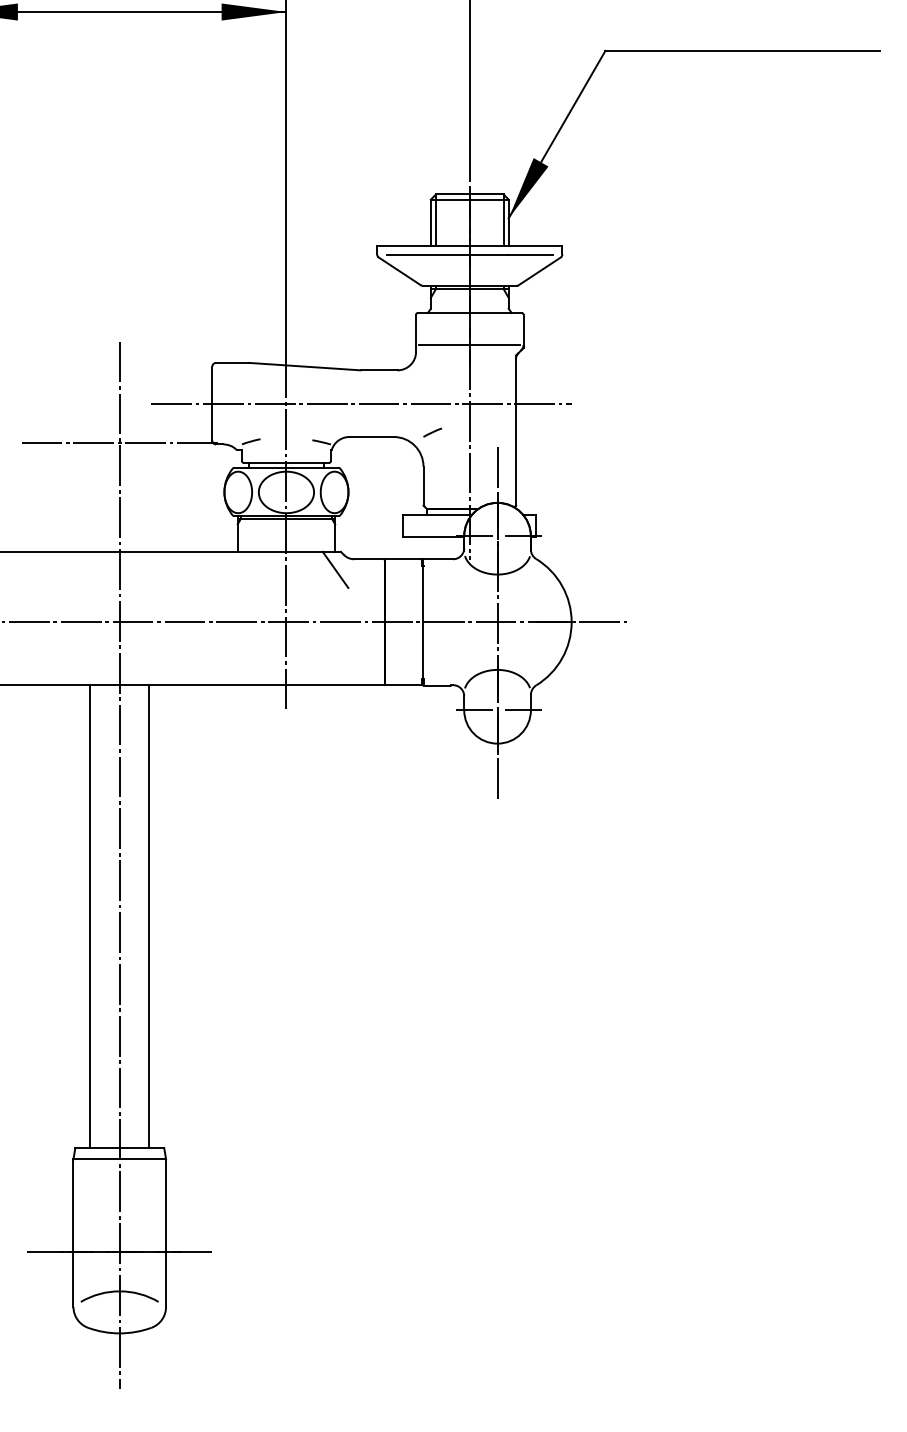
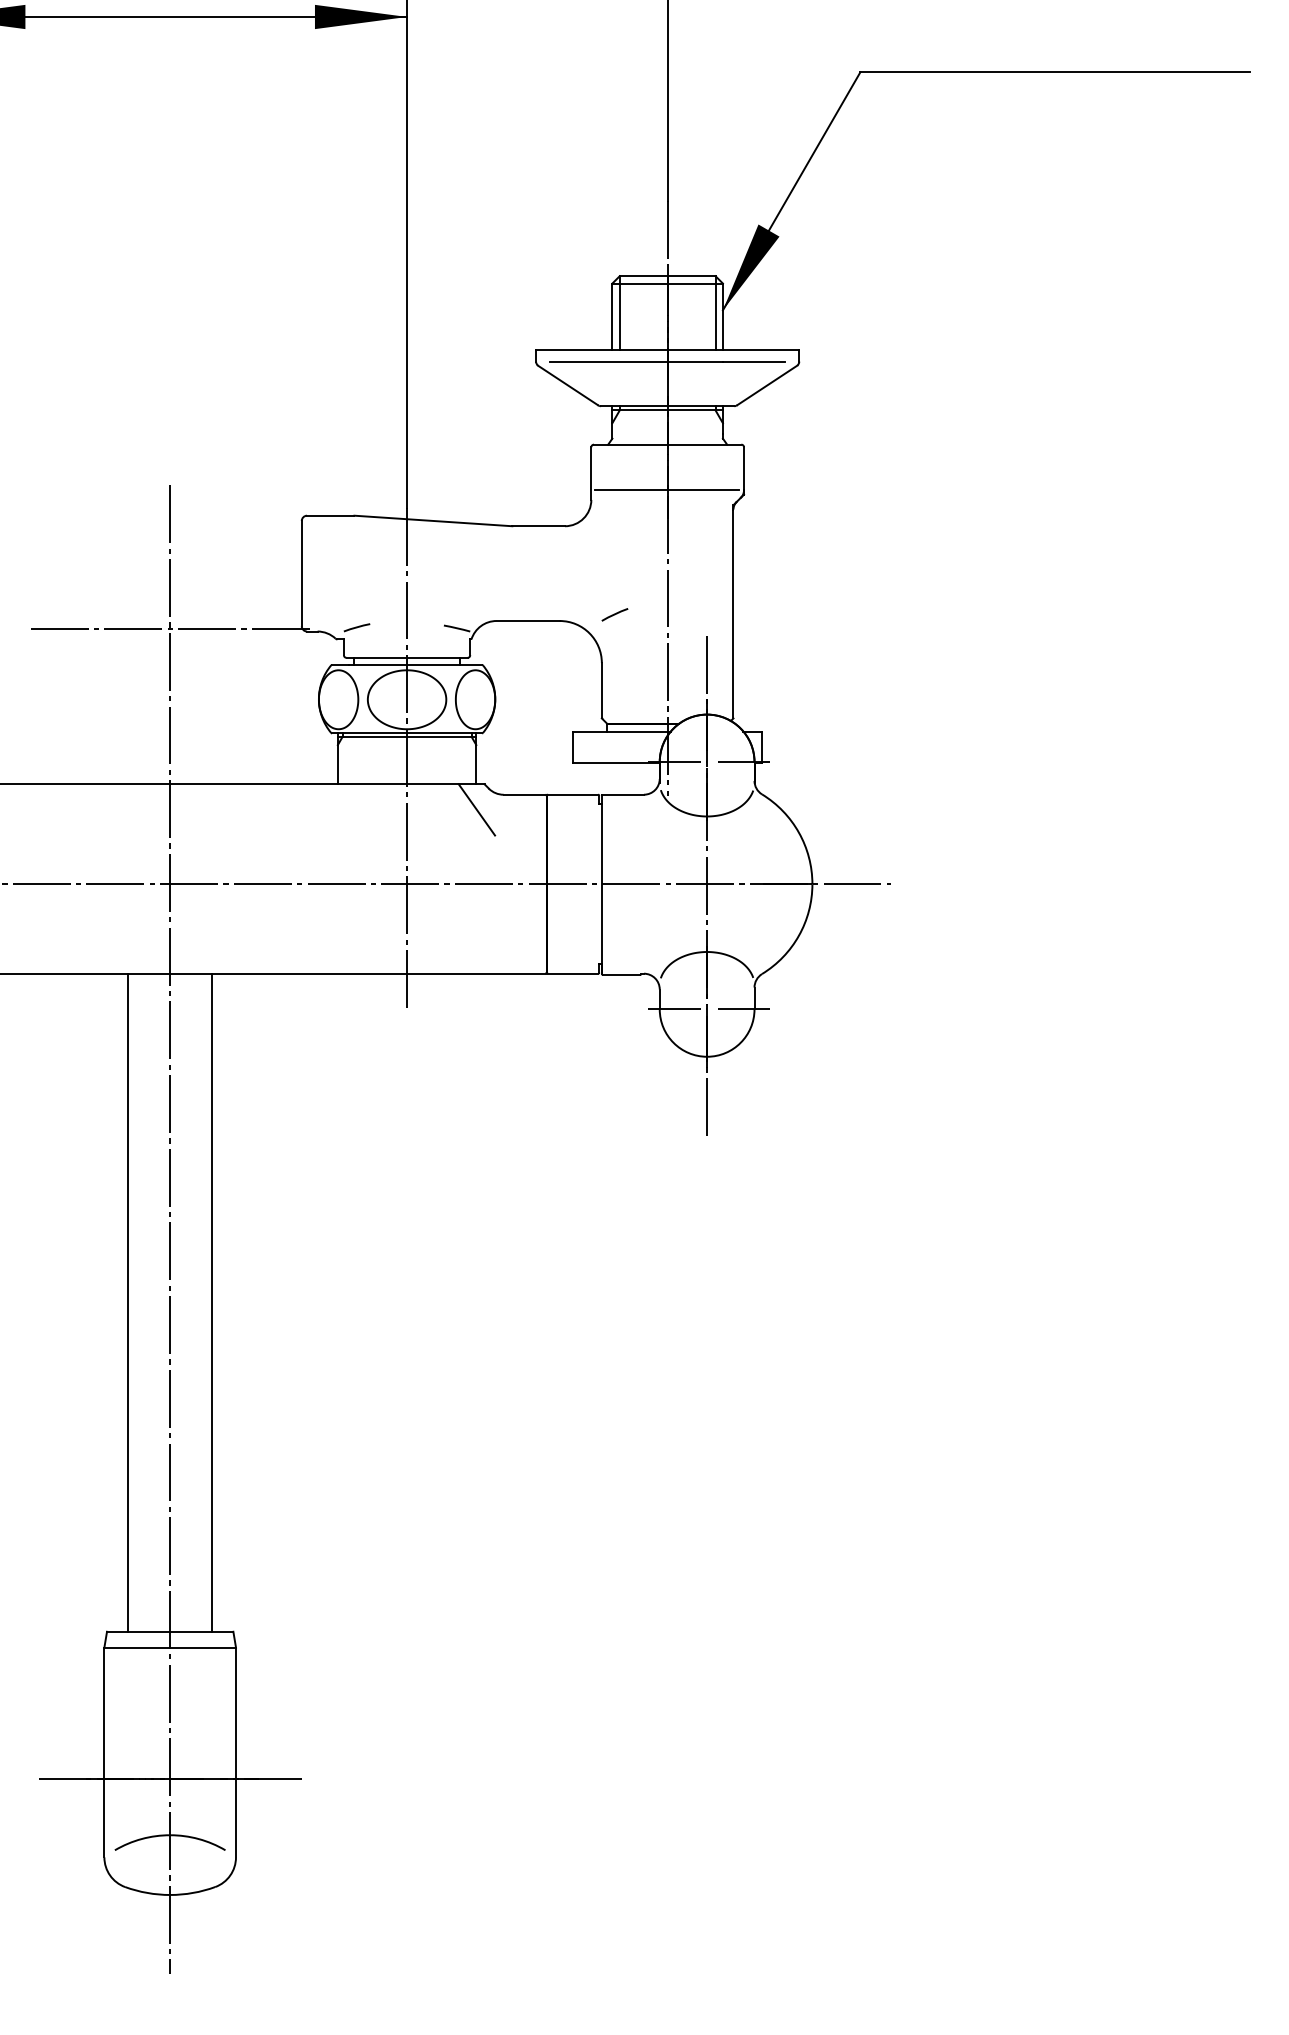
line: (361, 403) -> (513, 573), removed

